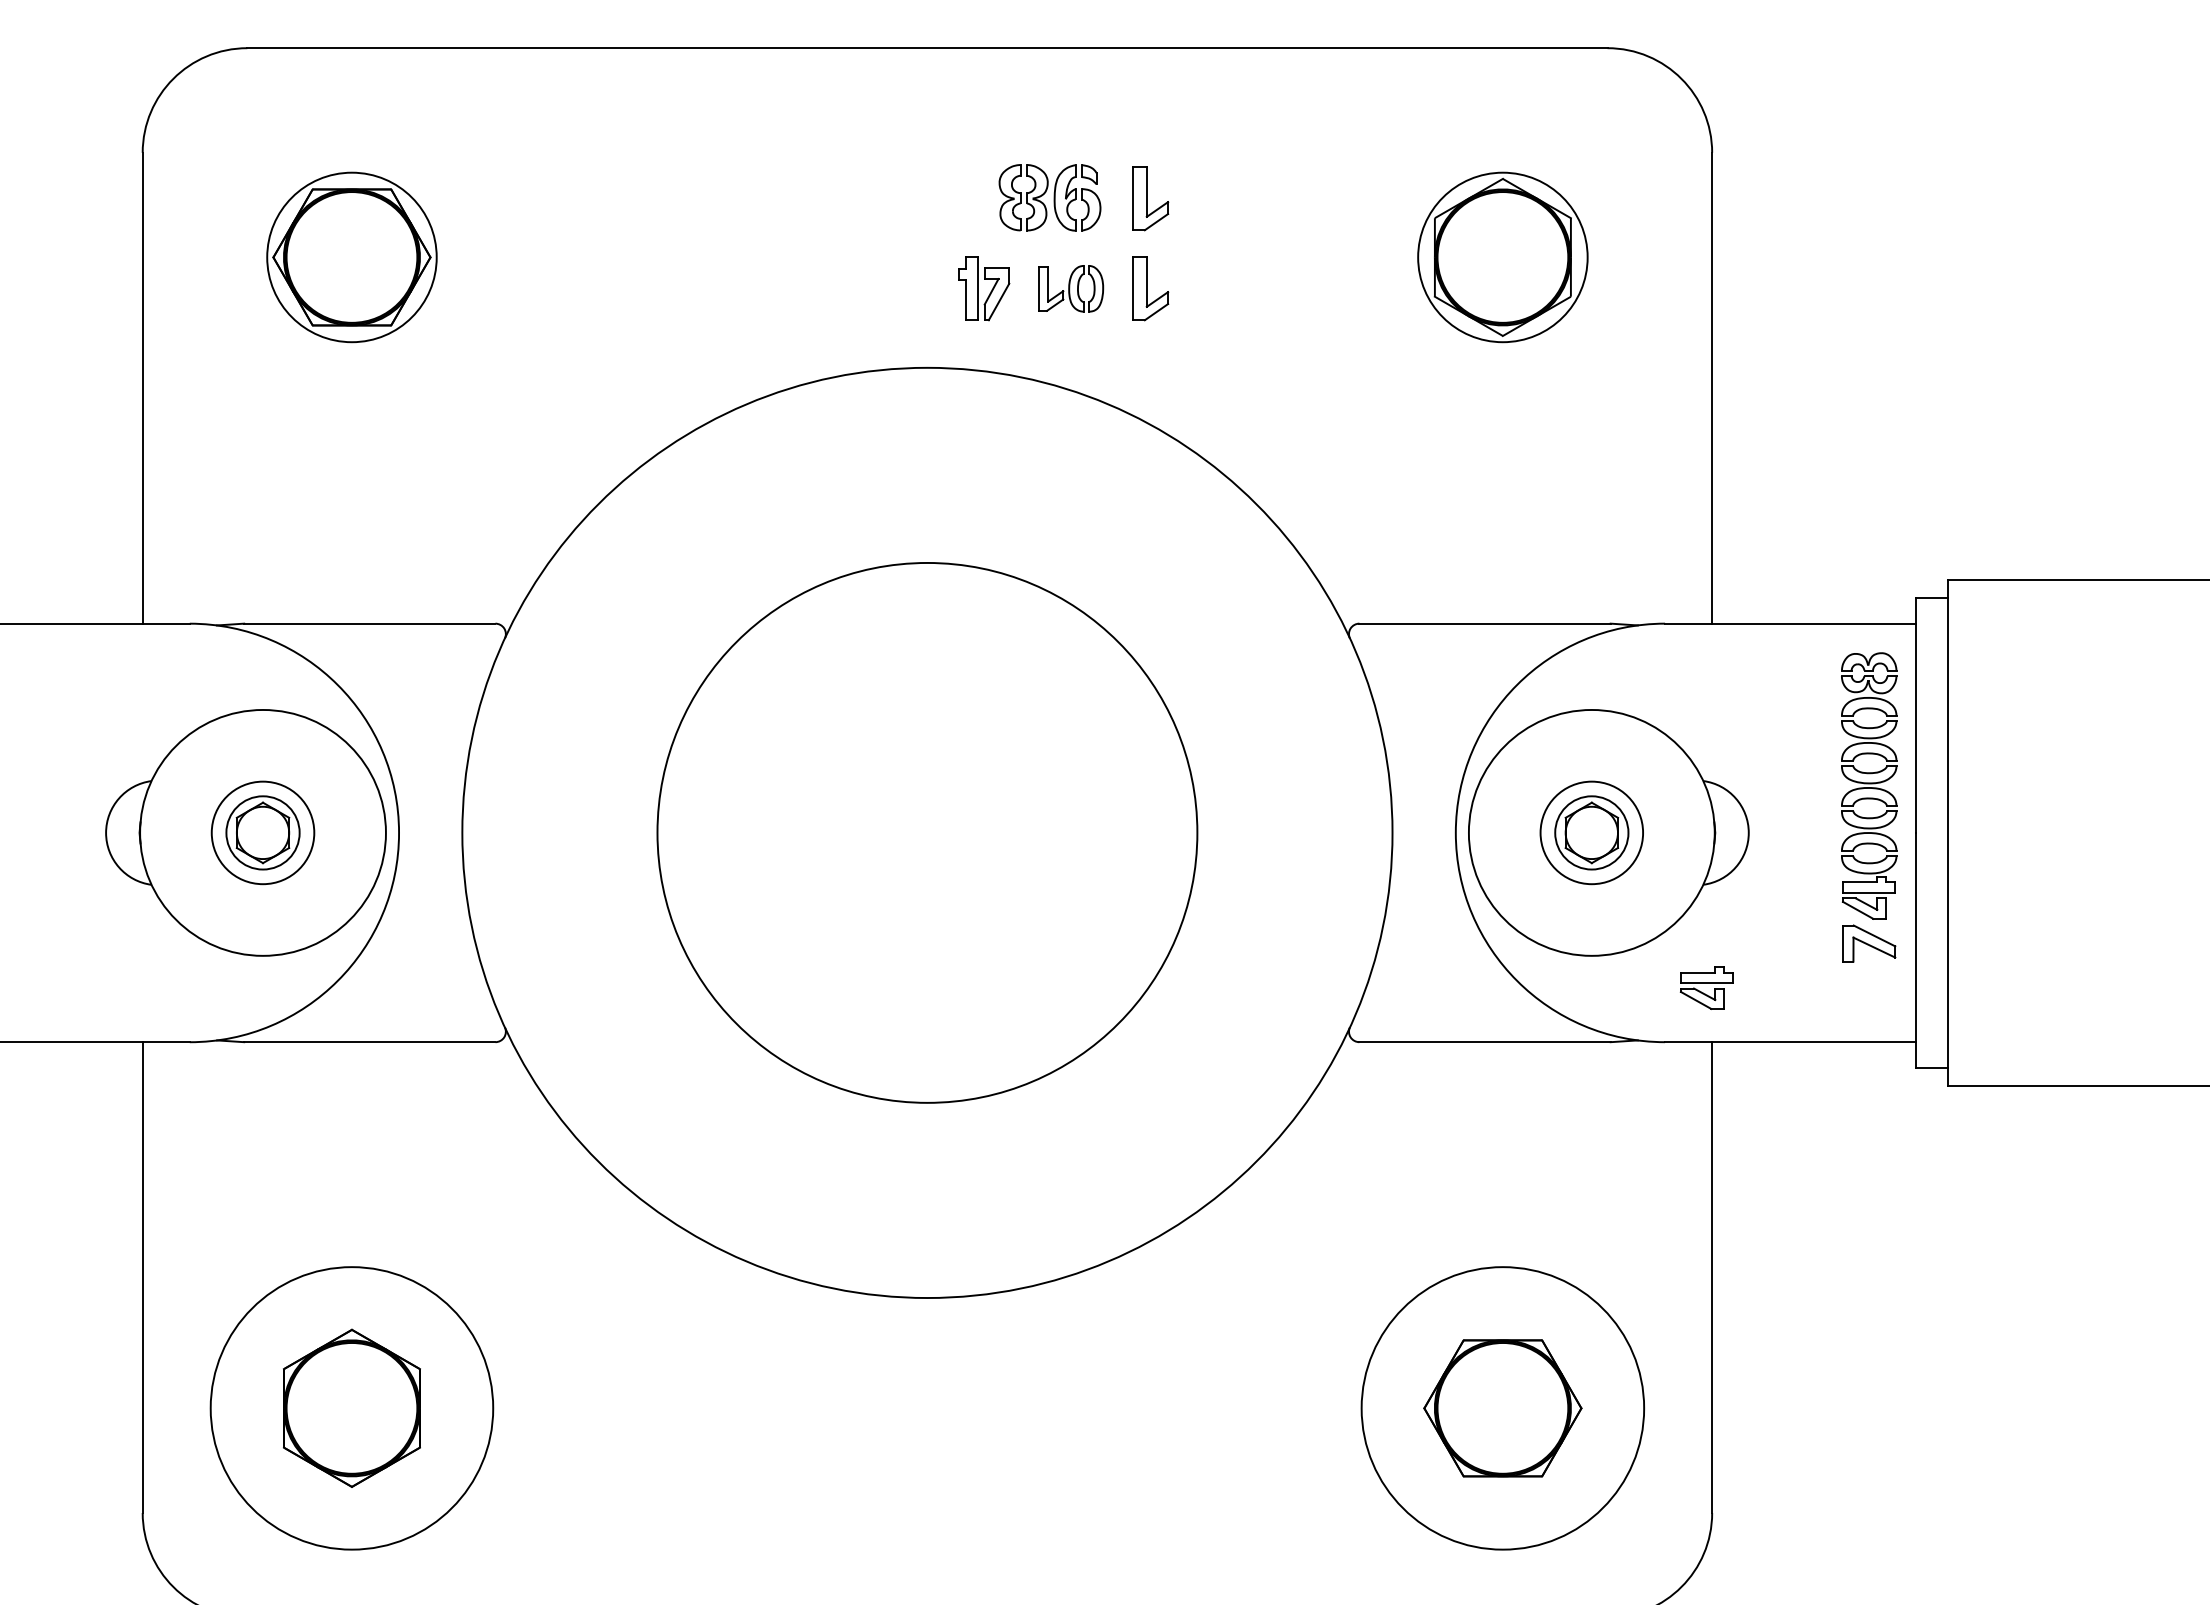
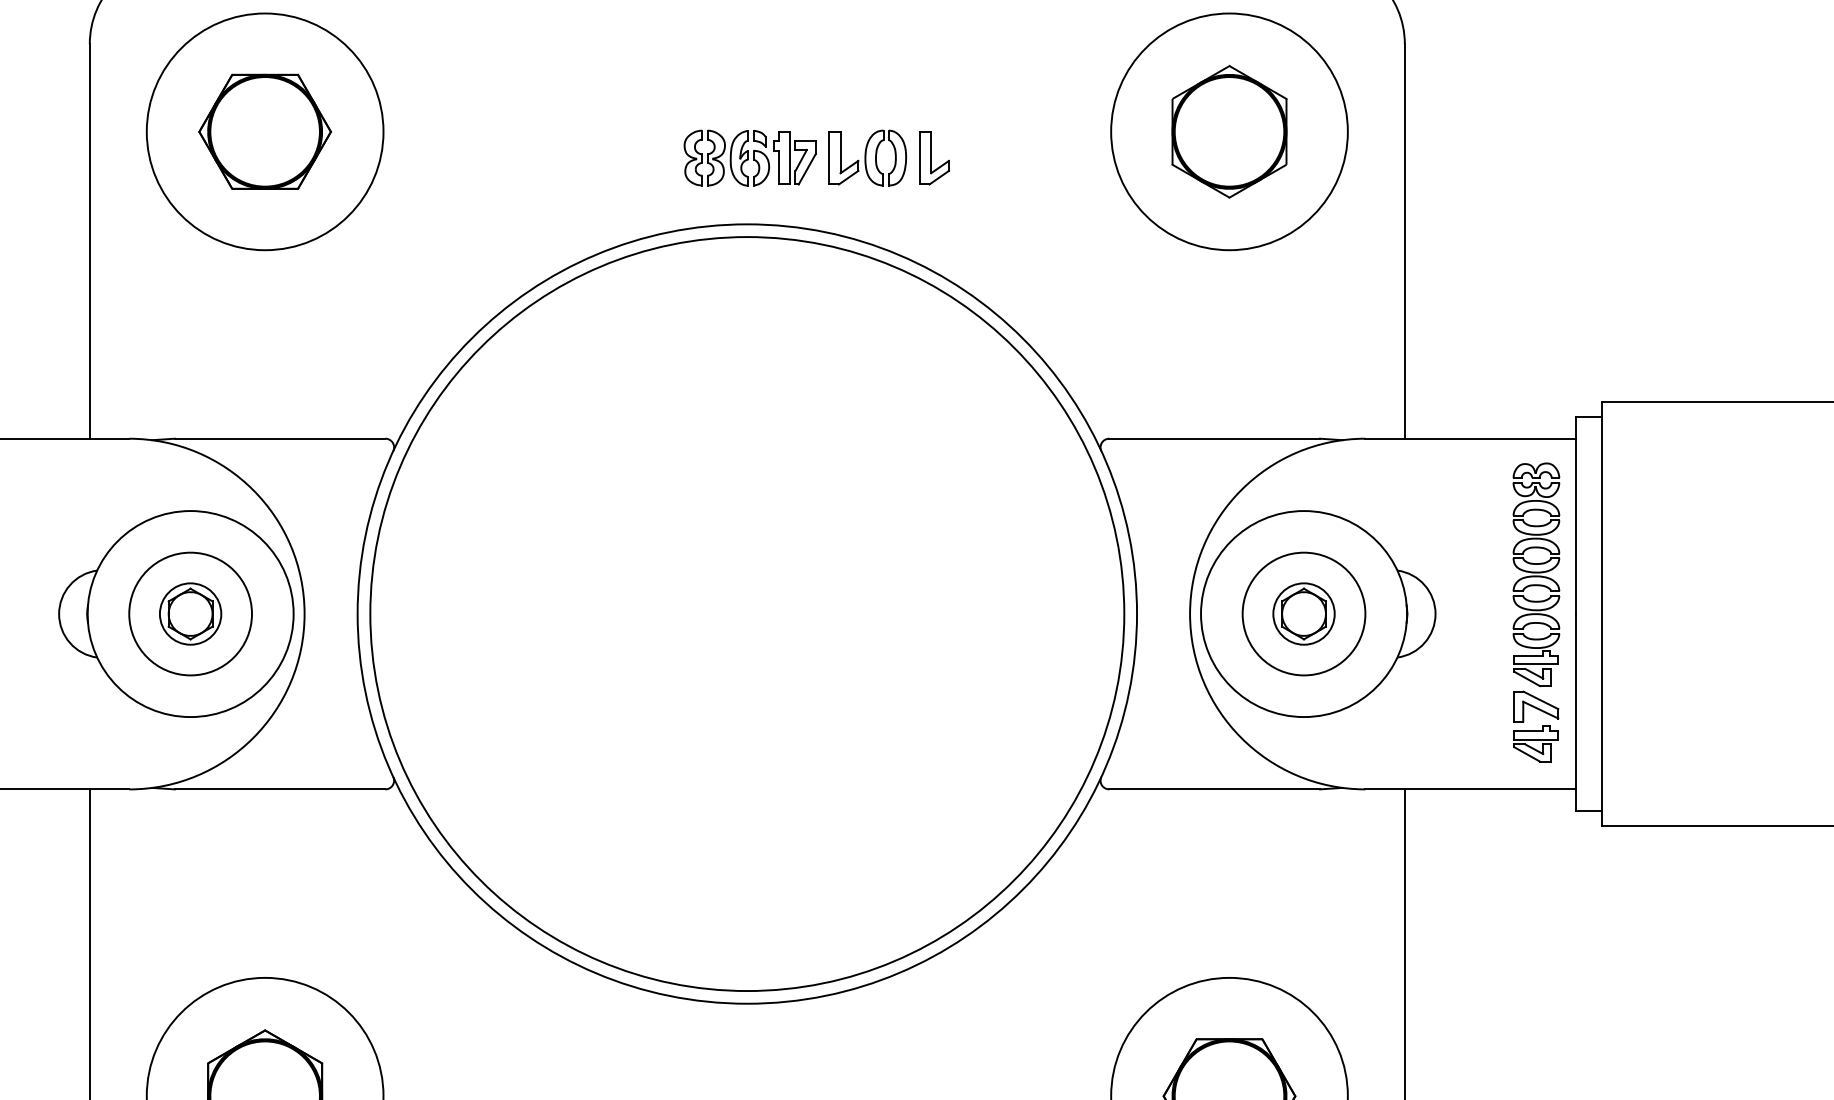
part: (1049, 197) -> (726, 157), moved
part: (1150, 198) -> (934, 82), removed
circle: (351, 257) -> (264, 131), size x1.67
circle: (1502, 257) -> (1229, 131), size x1.67
part: (1070, 288) -> (867, 157), size x1.43
circle: (262, 832) -> (190, 613), size x1.43
circle: (927, 832) -> (747, 613), size x1.67
circle: (1591, 832) -> (1303, 613), size x1.43
part: (1706, 987) -> (1535, 743), moved

